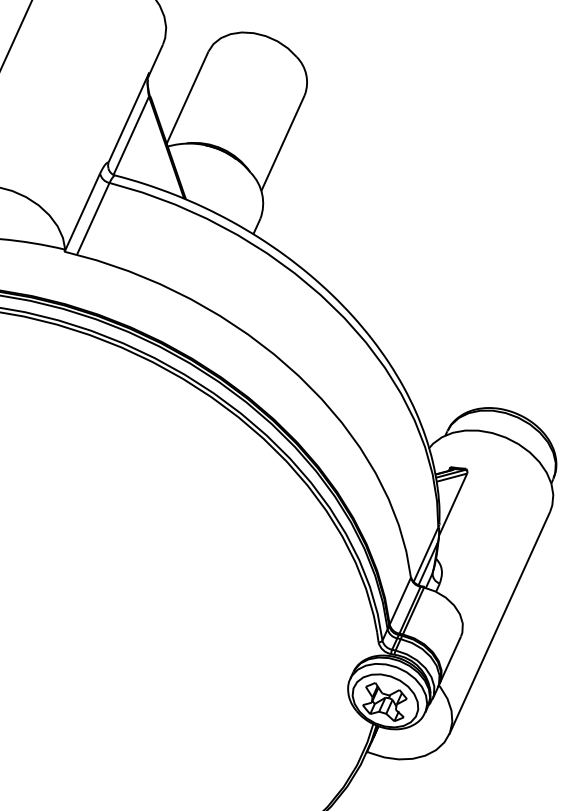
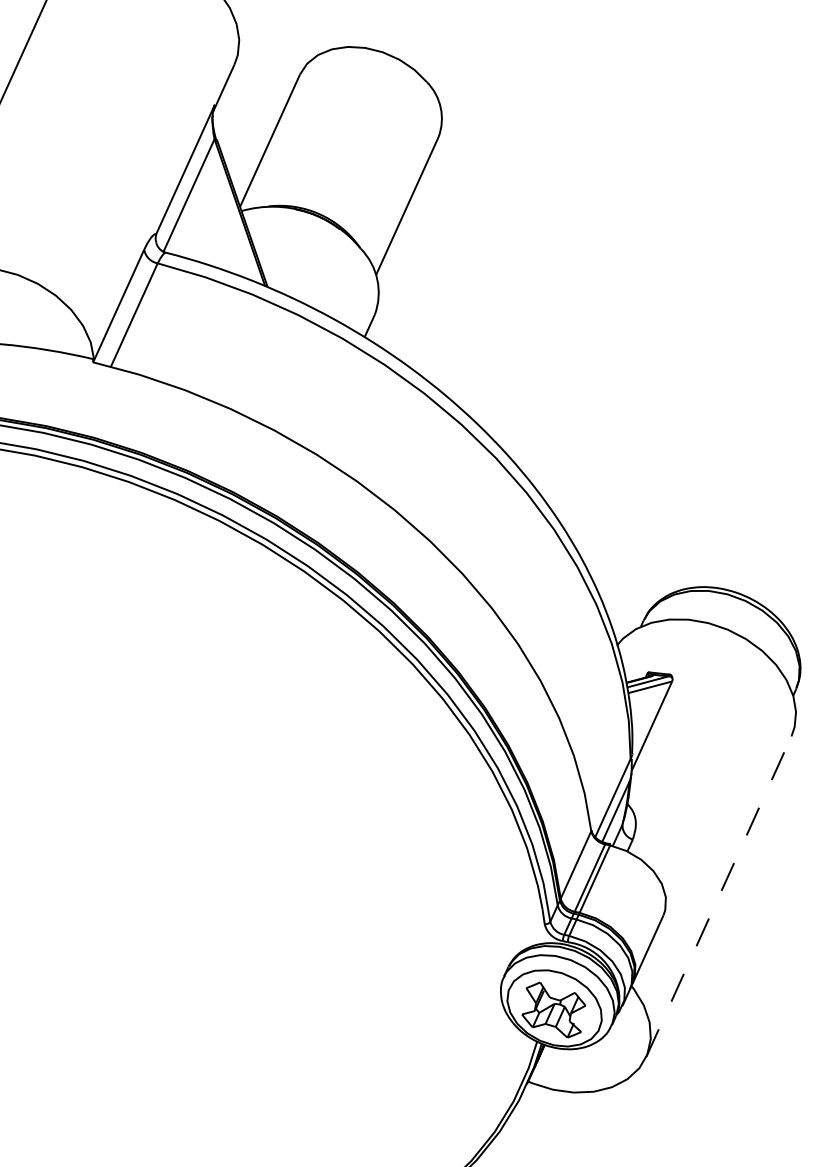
line: (499, 622) -> (718, 895), solid -> dashed

